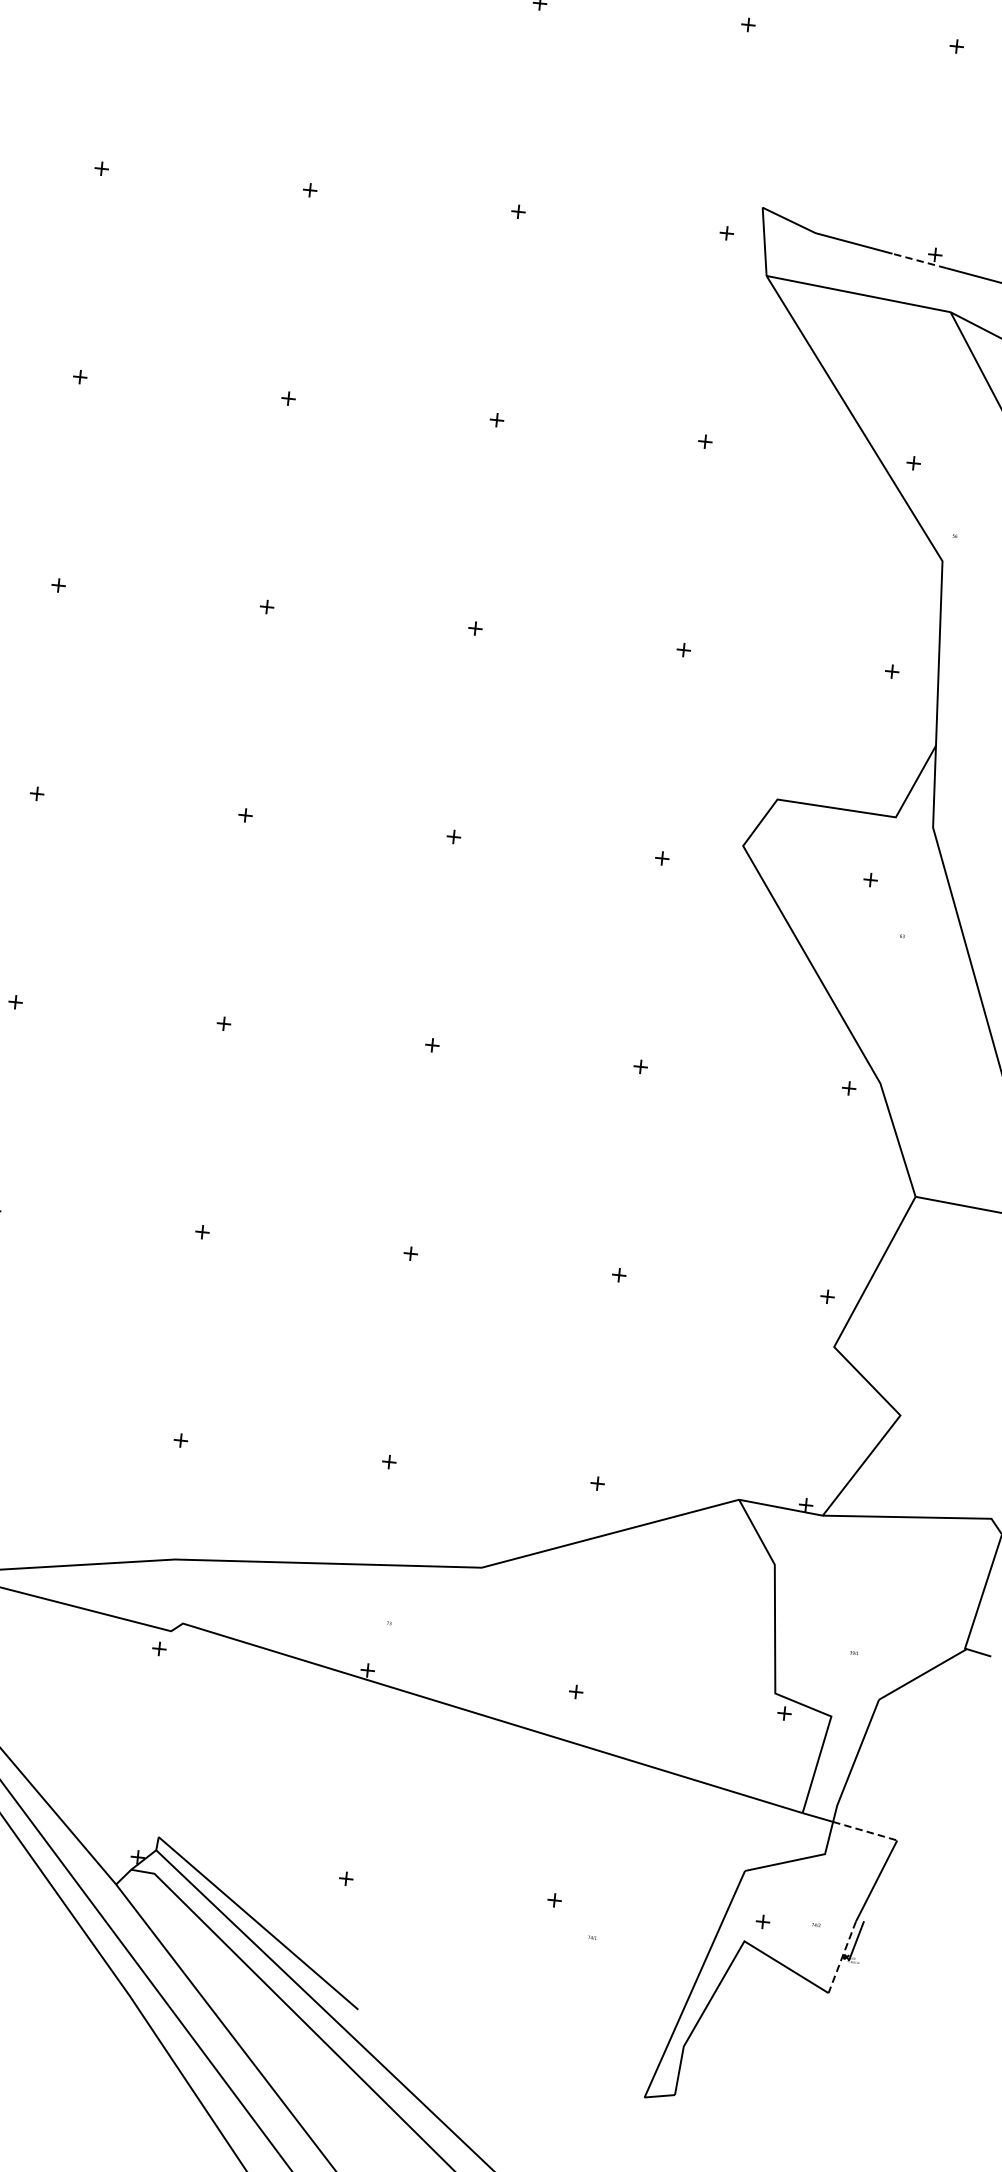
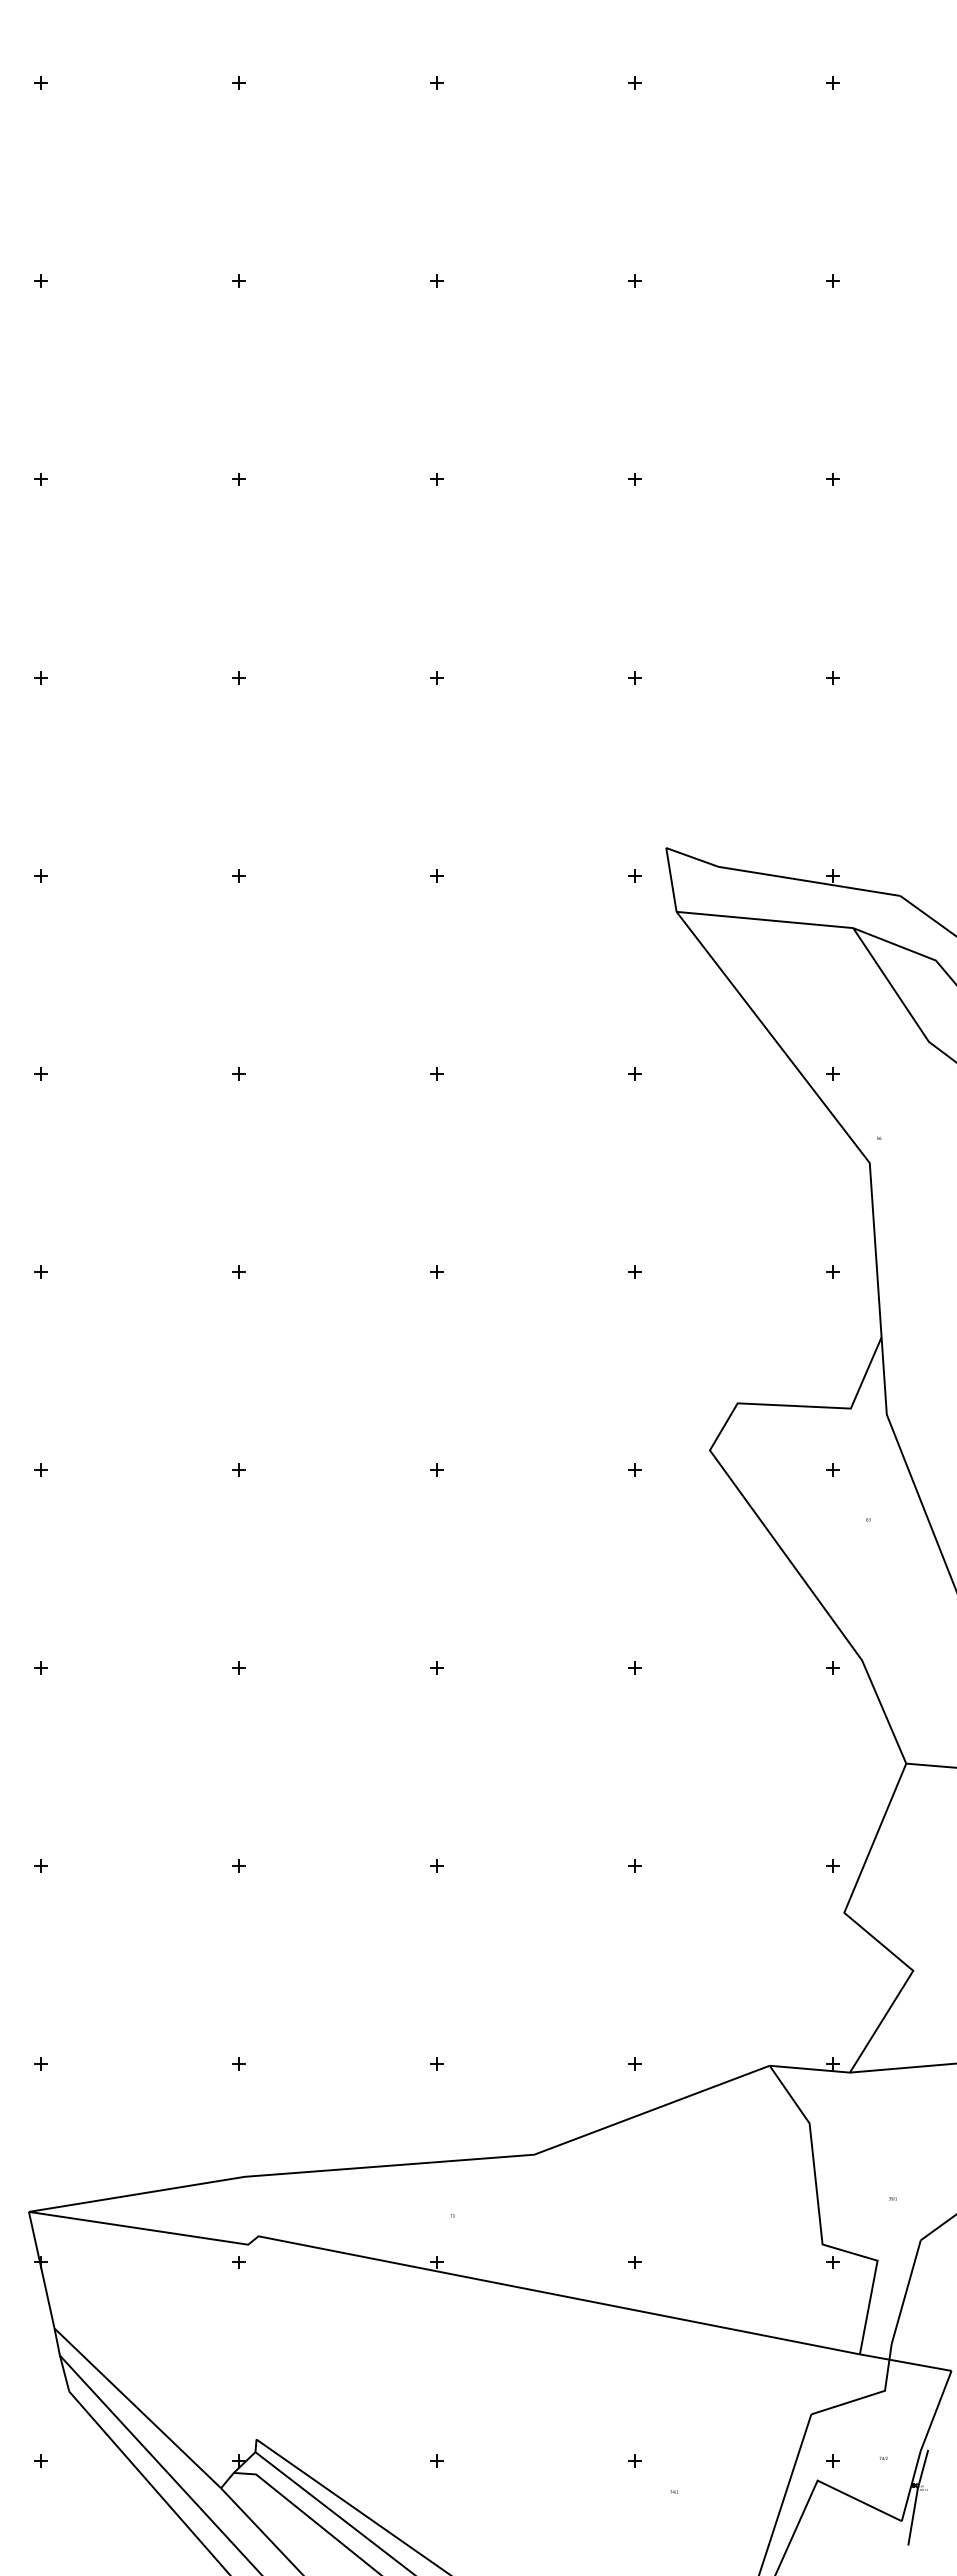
line: (919, 260) -> (818, 882), dashed -> solid
line: (865, 1831) -> (920, 2365), dashed -> solid
line: (842, 1957) -> (911, 2486), dashed -> solid
line: (840, 1990) -> (912, 2517), added

